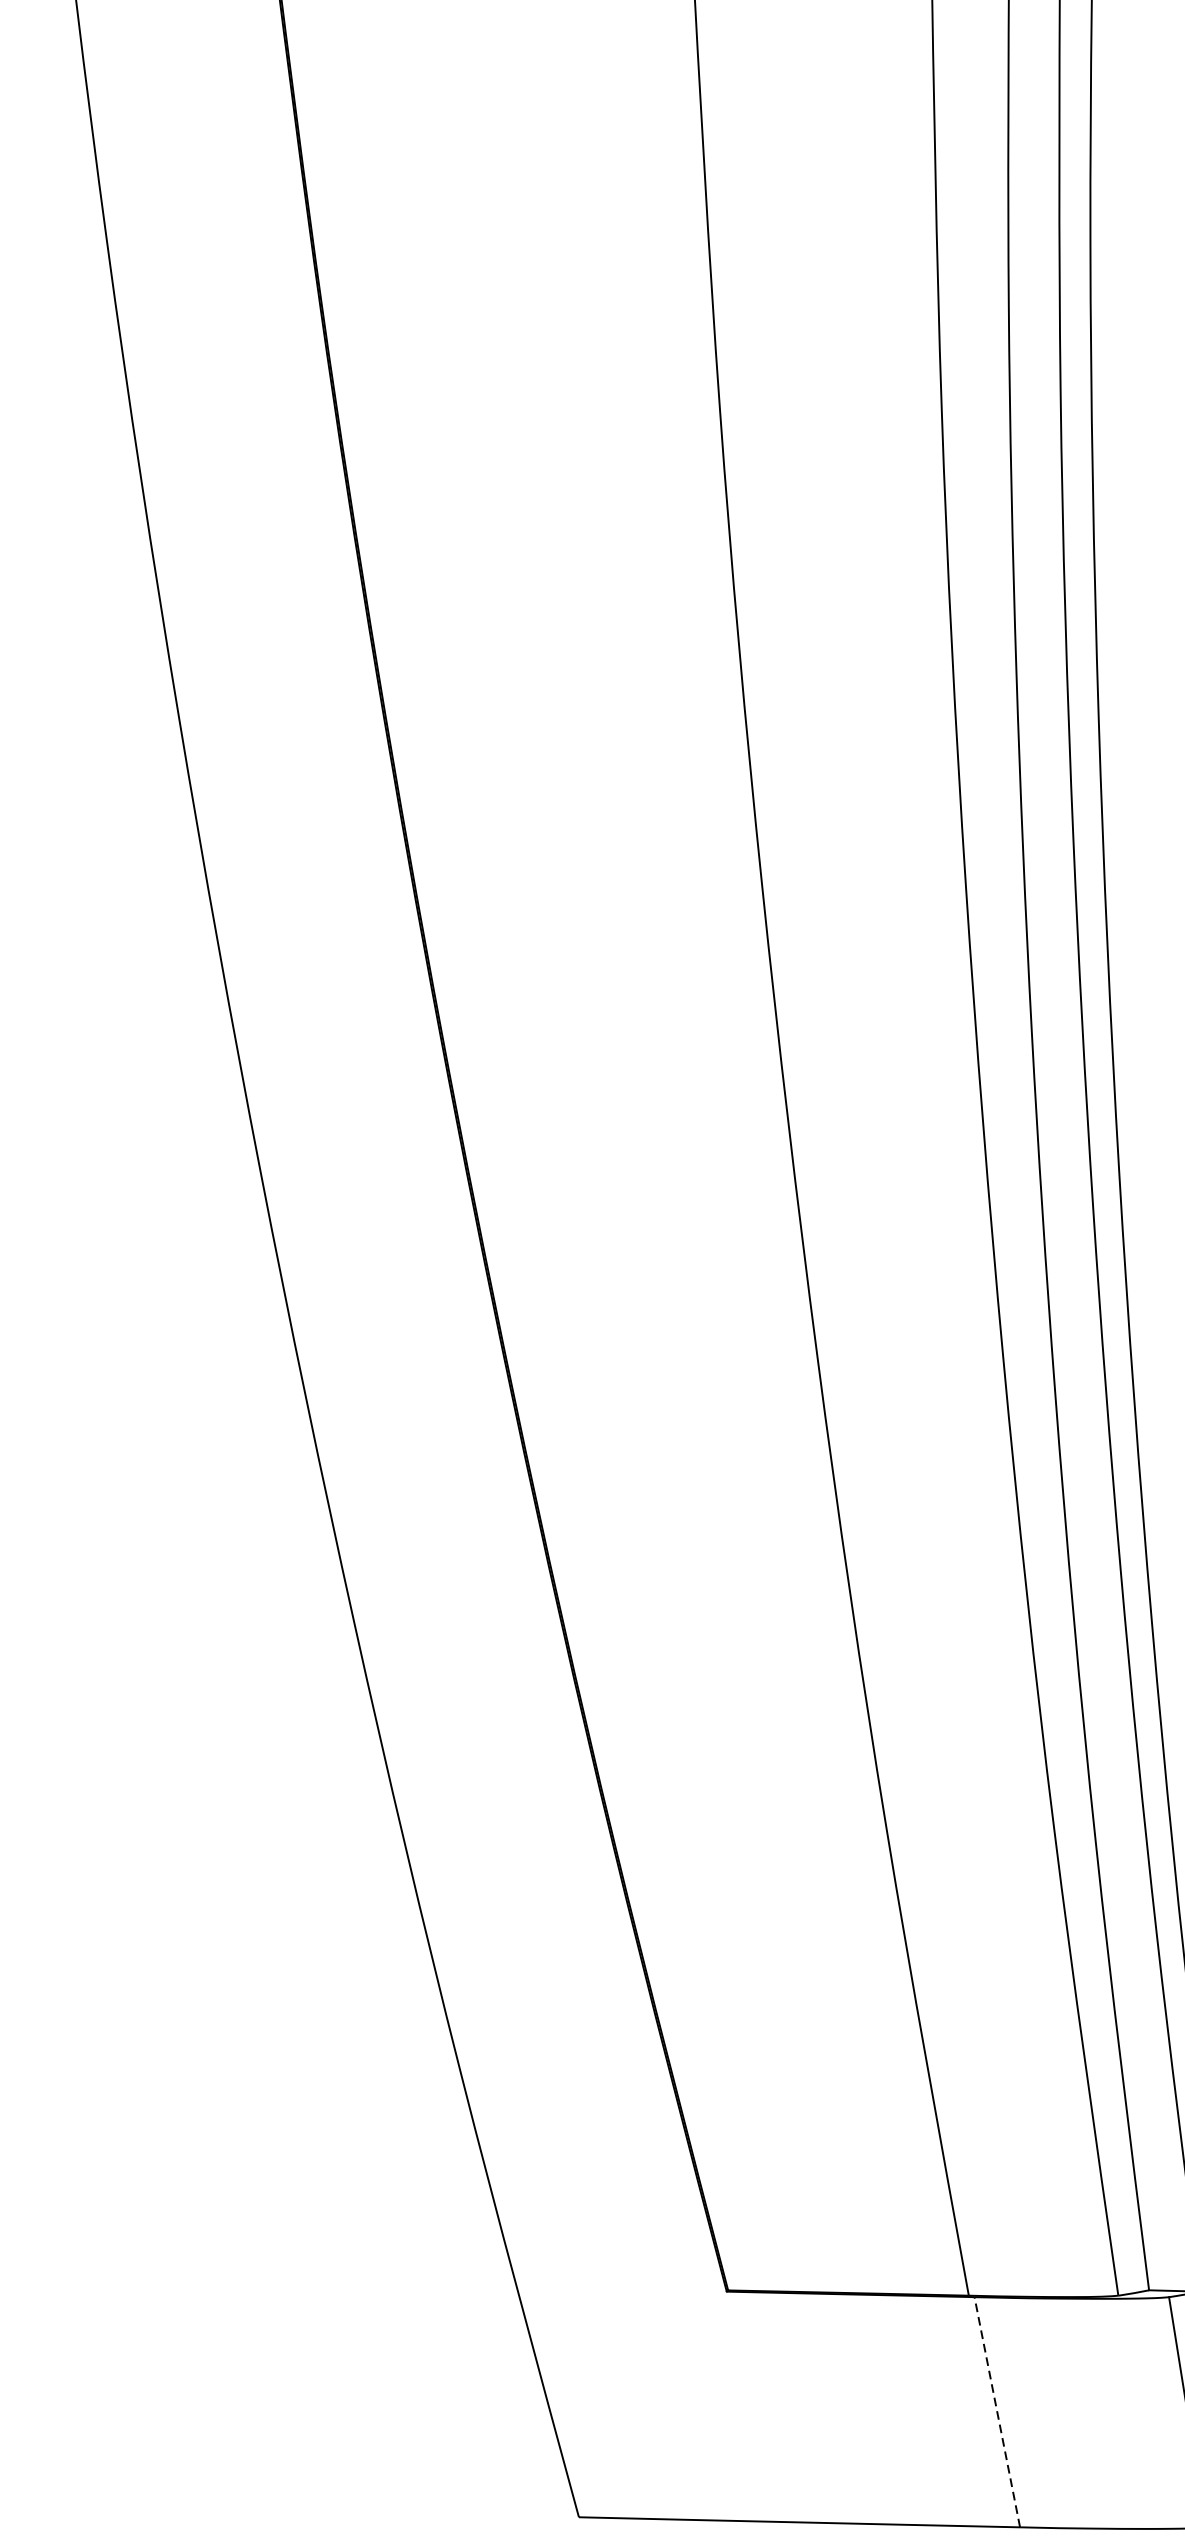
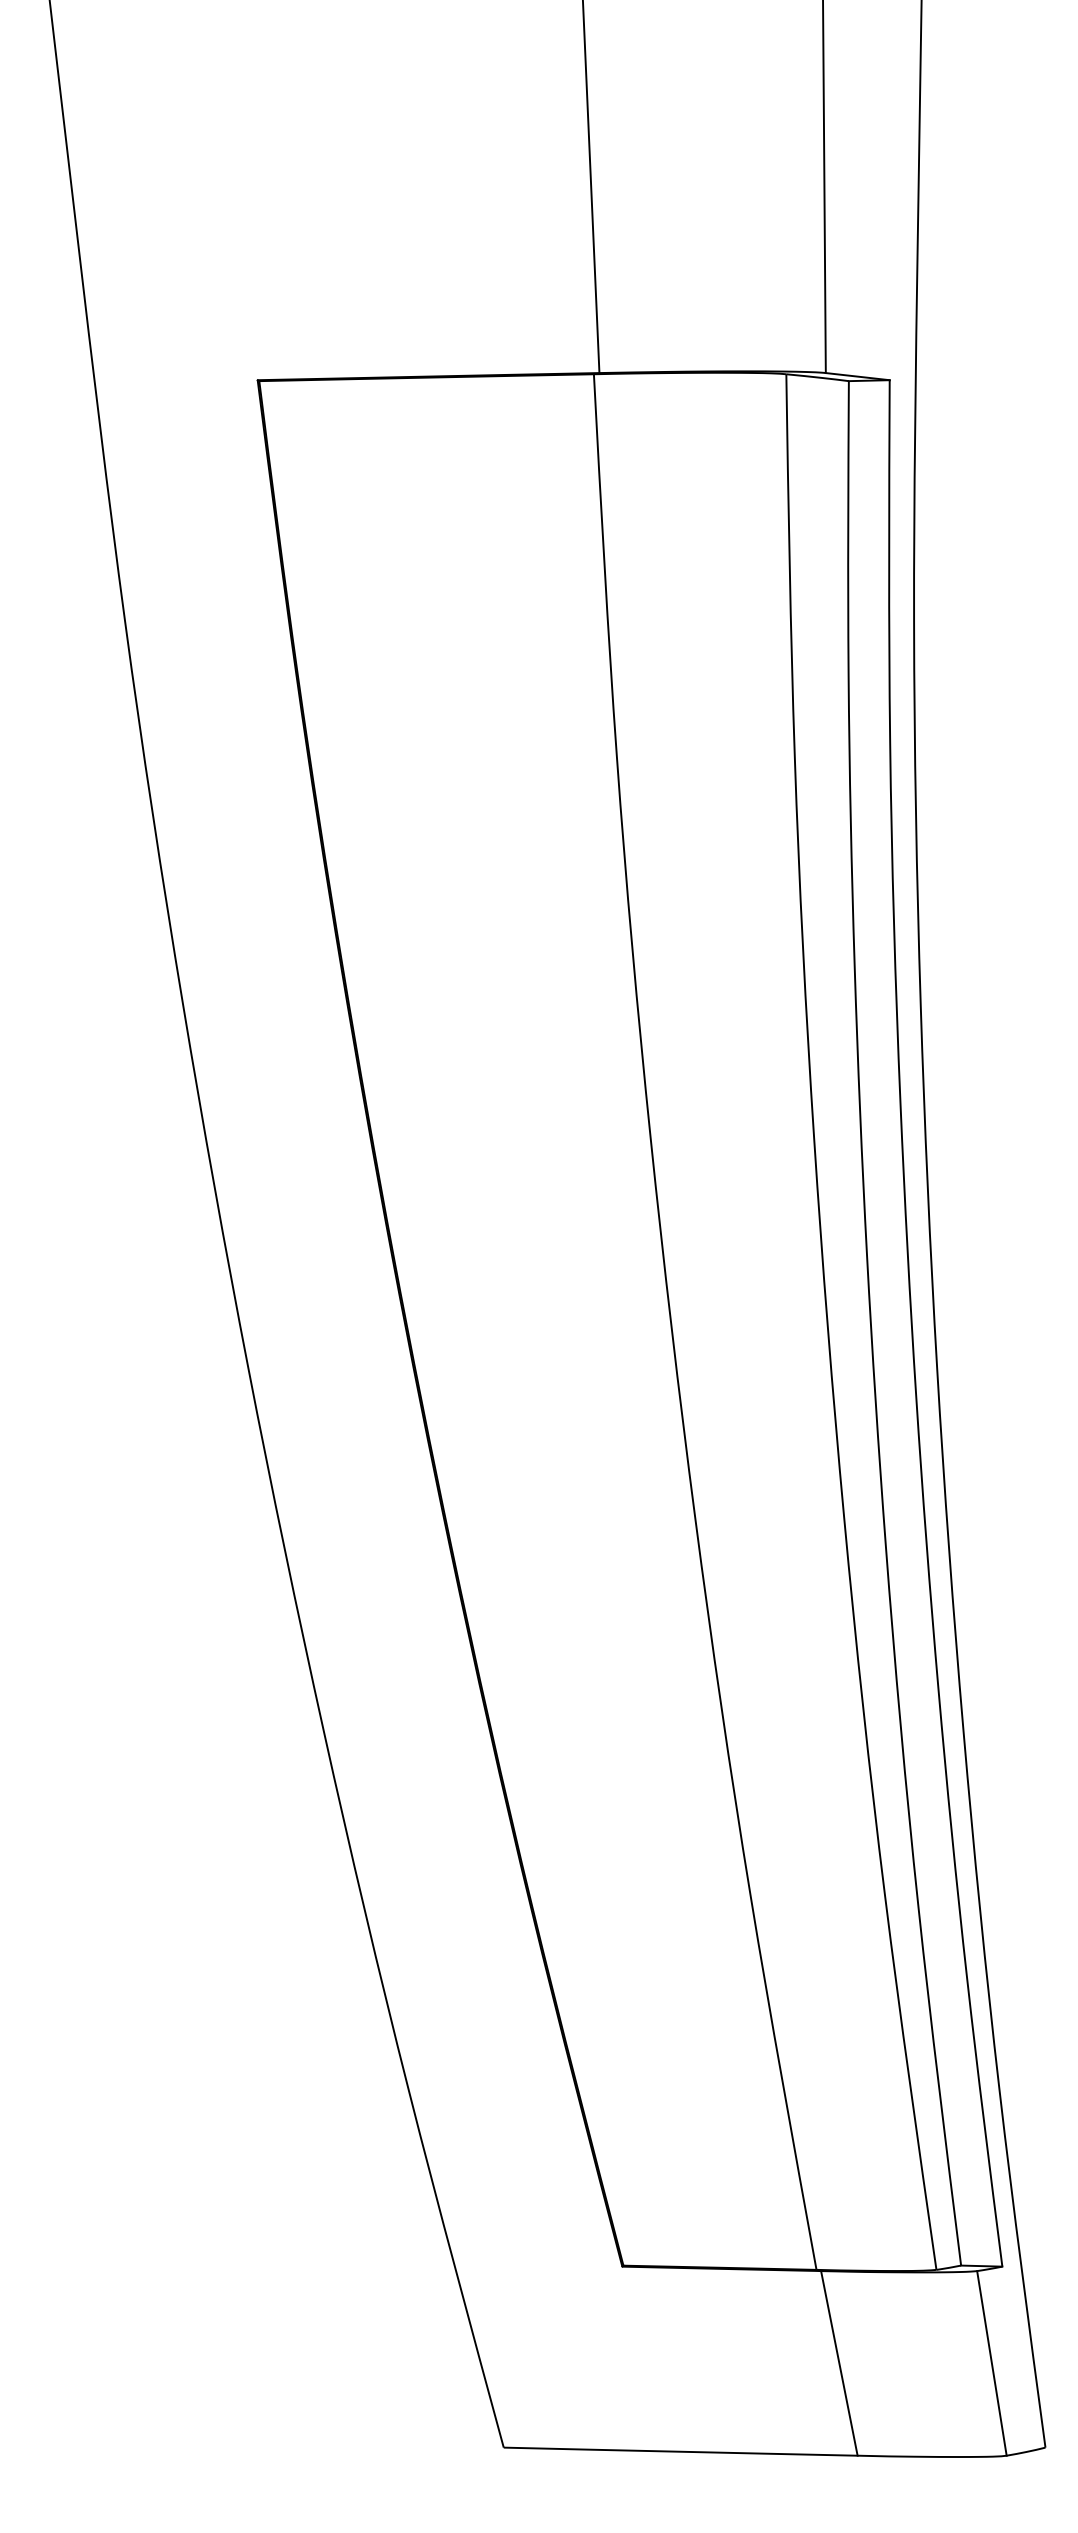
line: (997, 2411) -> (839, 2362), dashed -> solid

